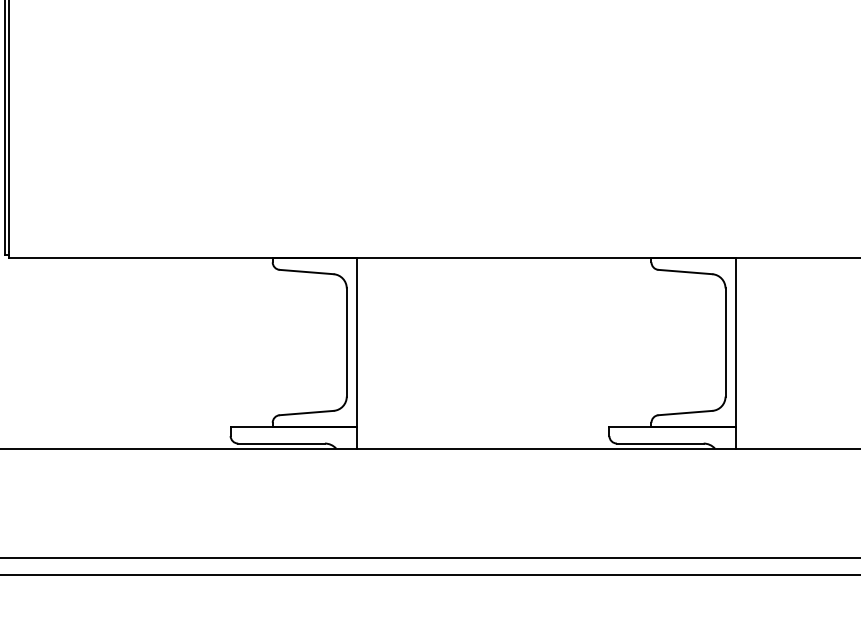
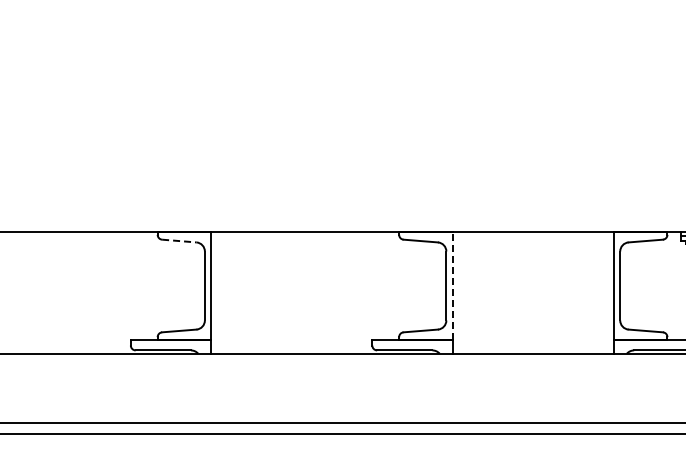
line: (306, 272) -> (179, 241), solid -> dashed
line: (735, 343) -> (452, 286), solid -> dashed

